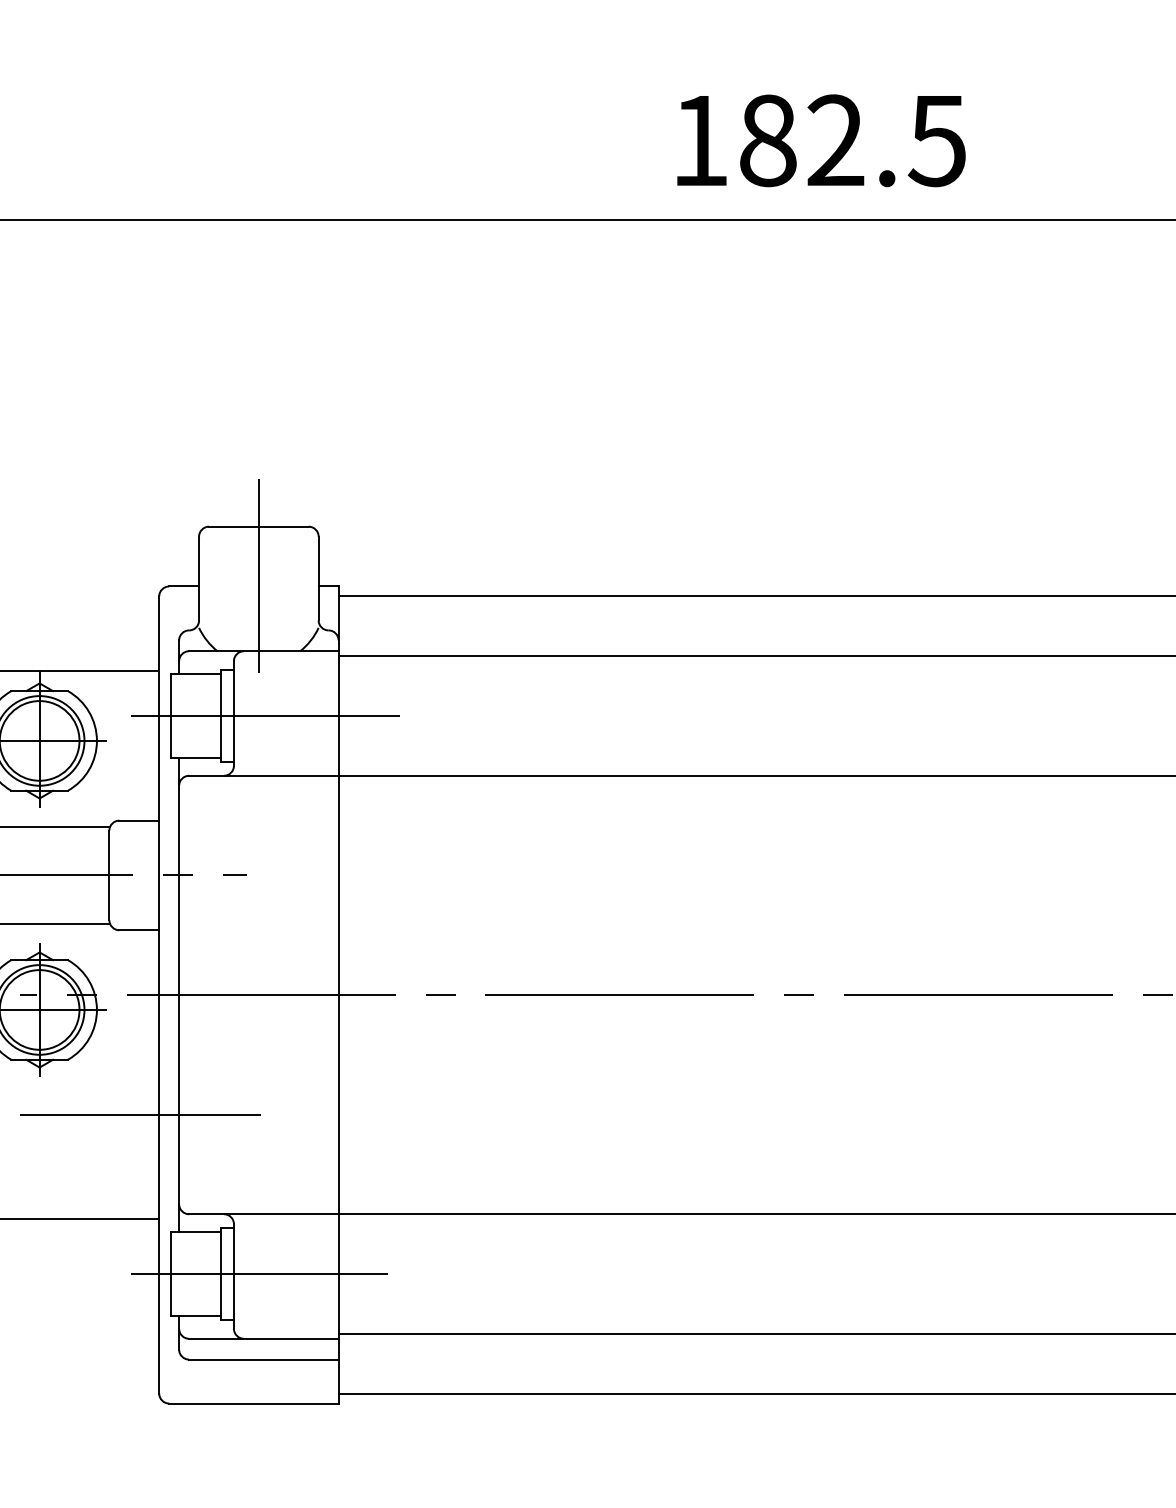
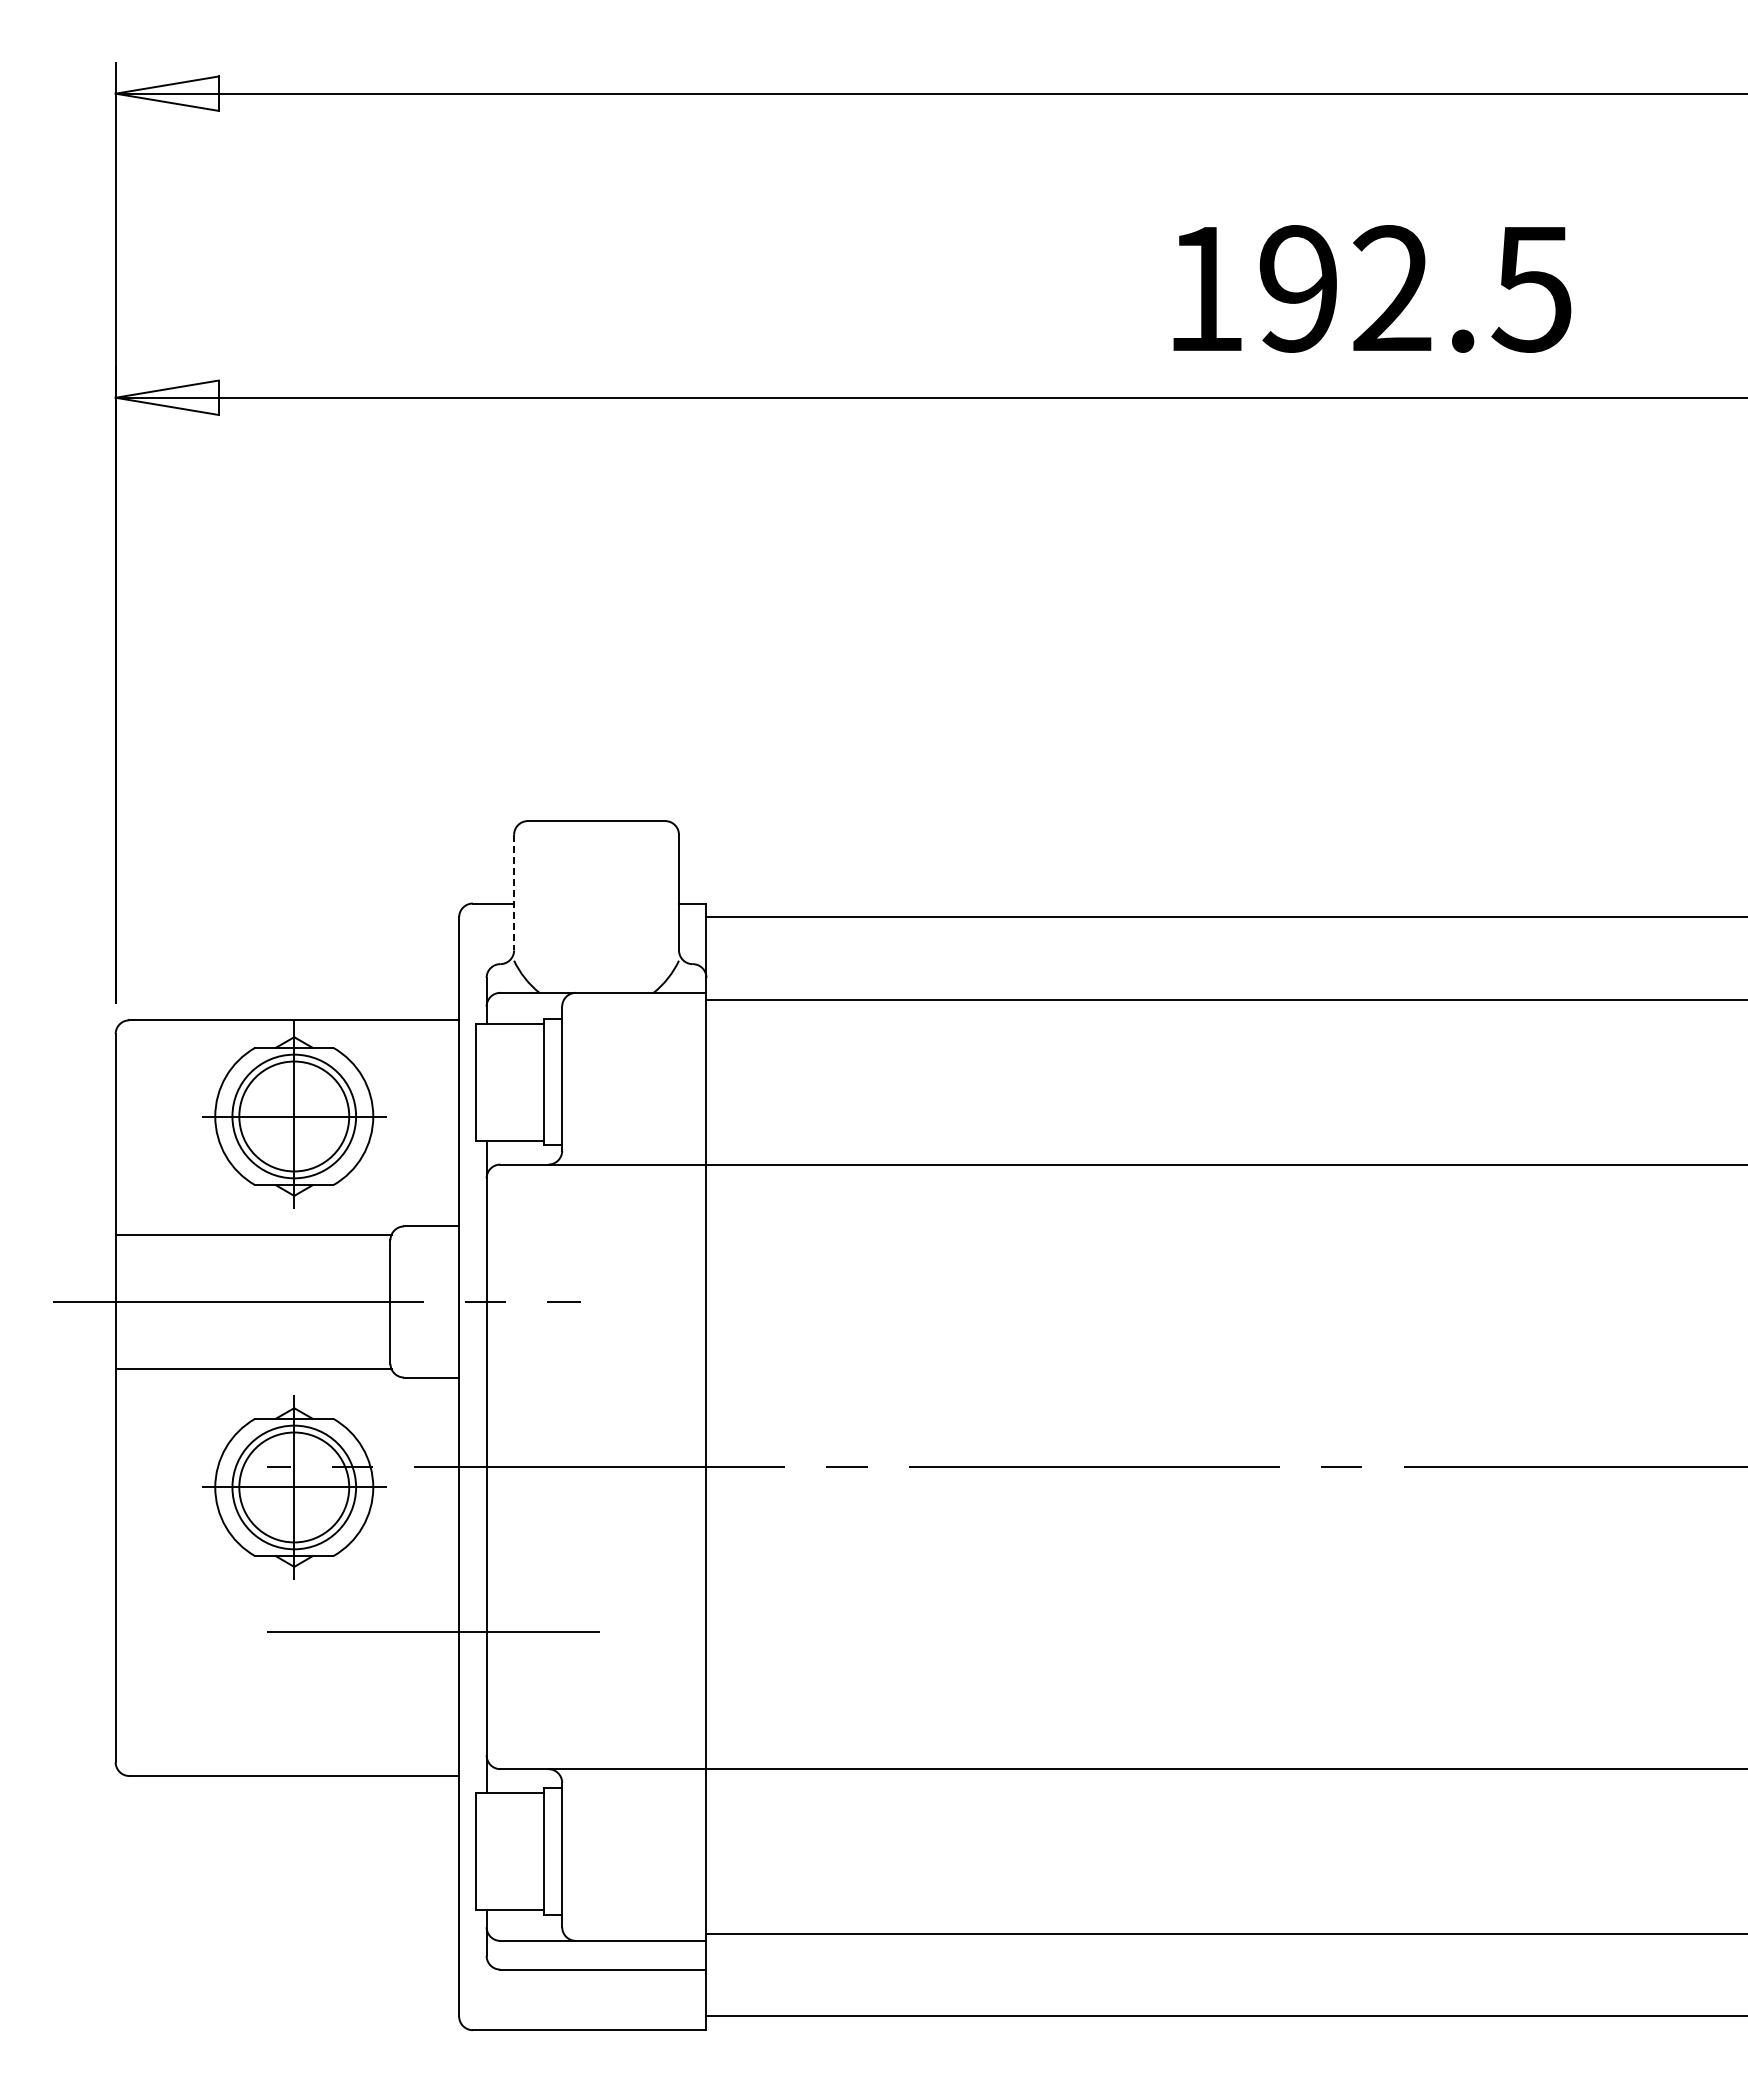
text: (767, 140) -> (1298, 288), 182.5 -> 192.5
line: (258, 576) -> (596, 889), removed
line: (199, 578) -> (514, 892), solid -> dashed
line: (274, 716) -> (618, 1082), removed
line: (259, 1273) -> (597, 1851), removed

